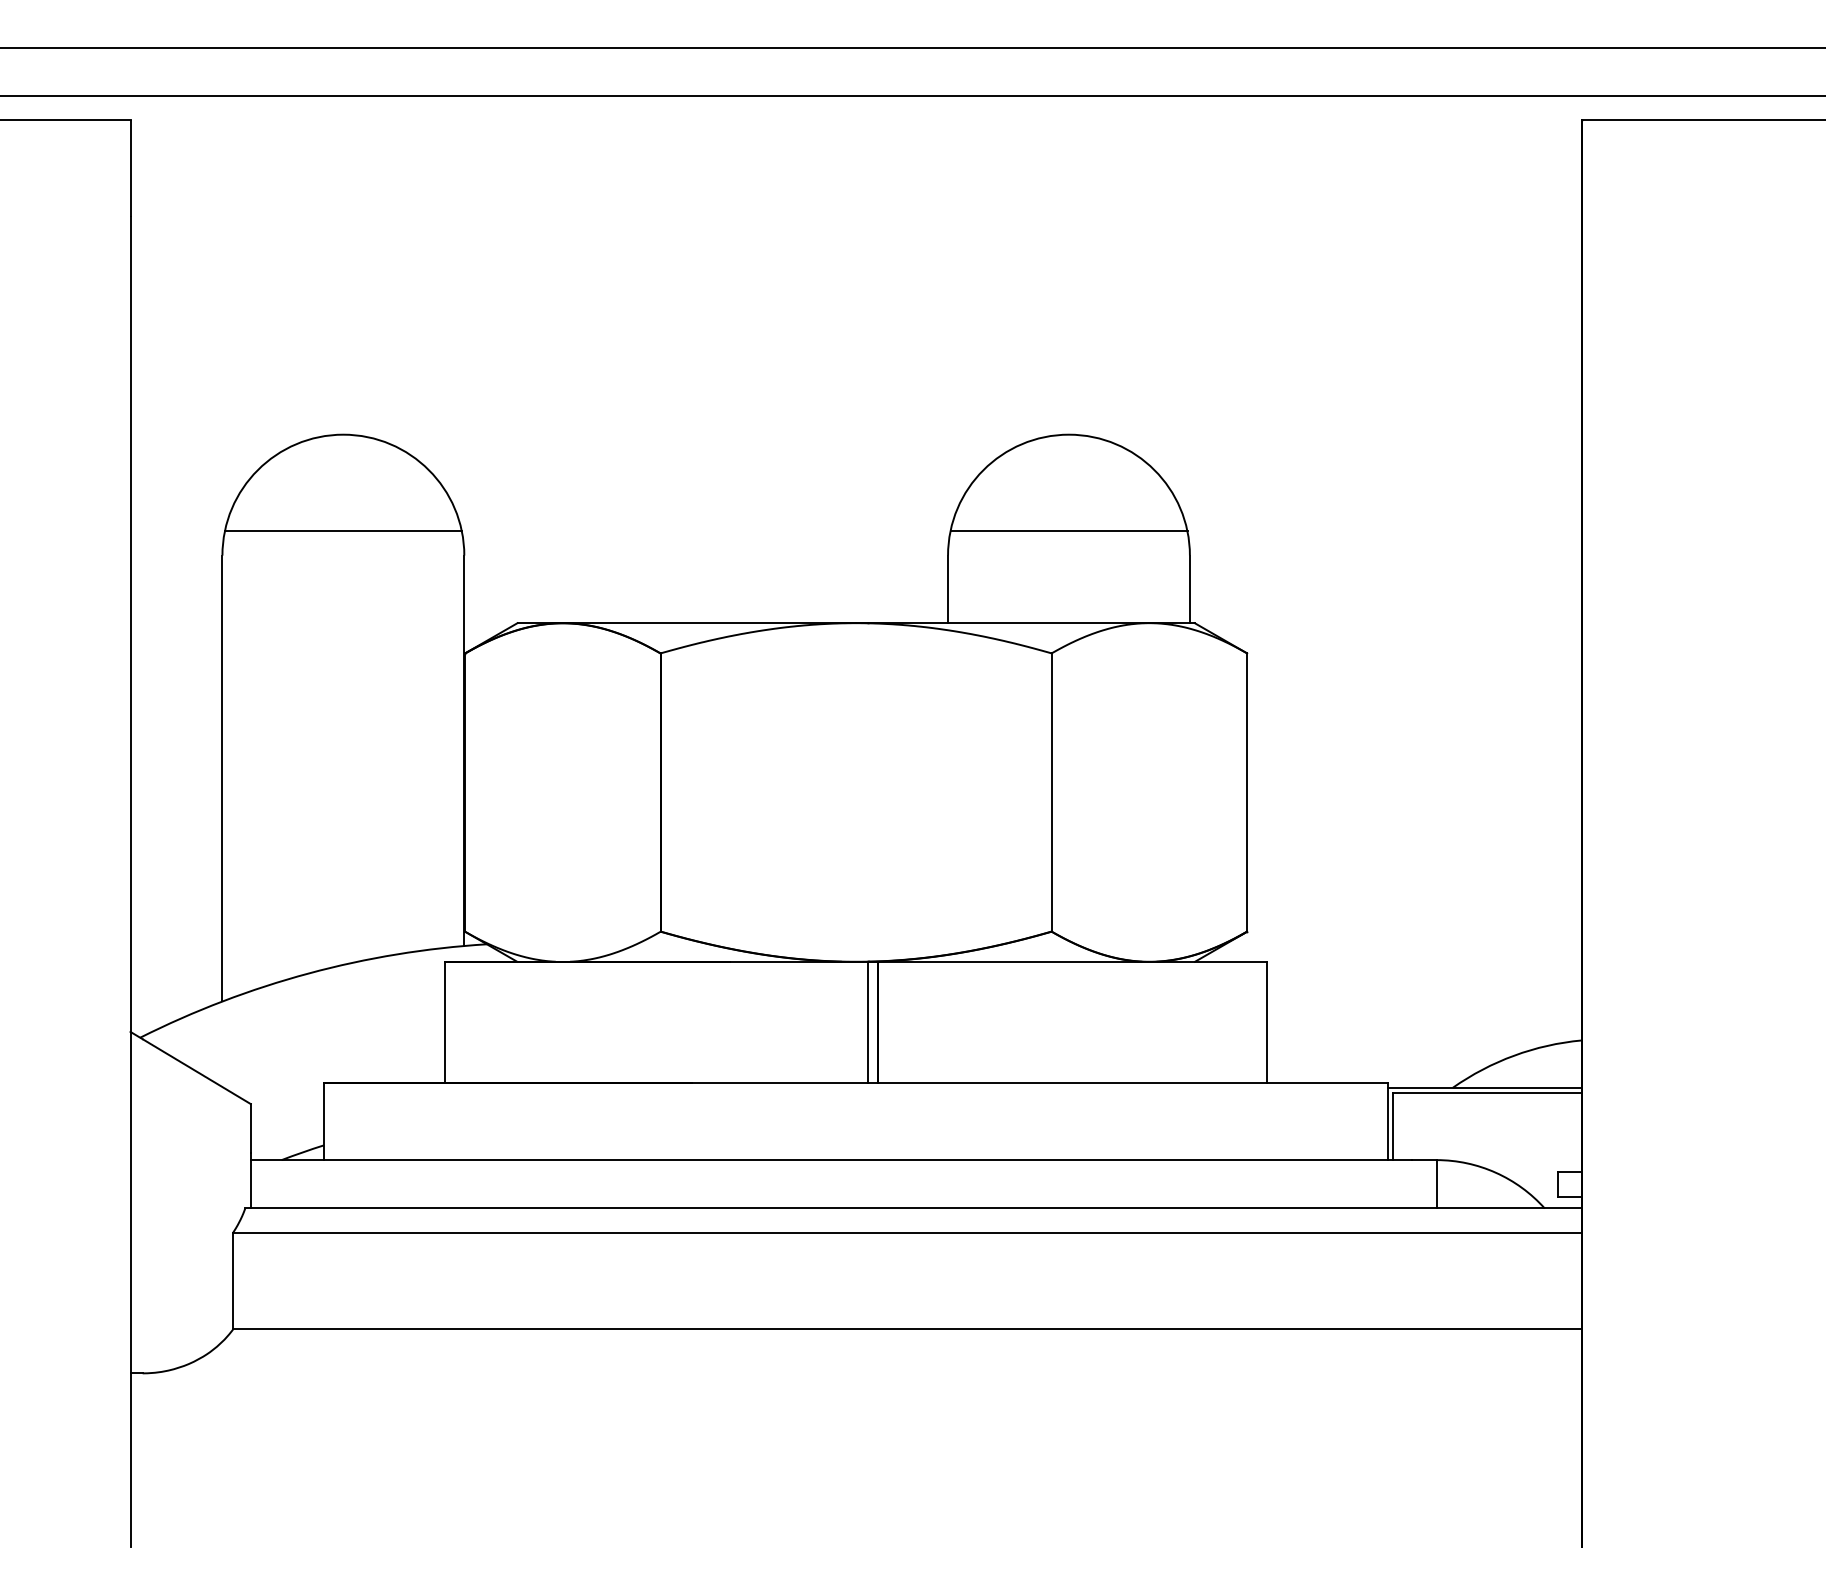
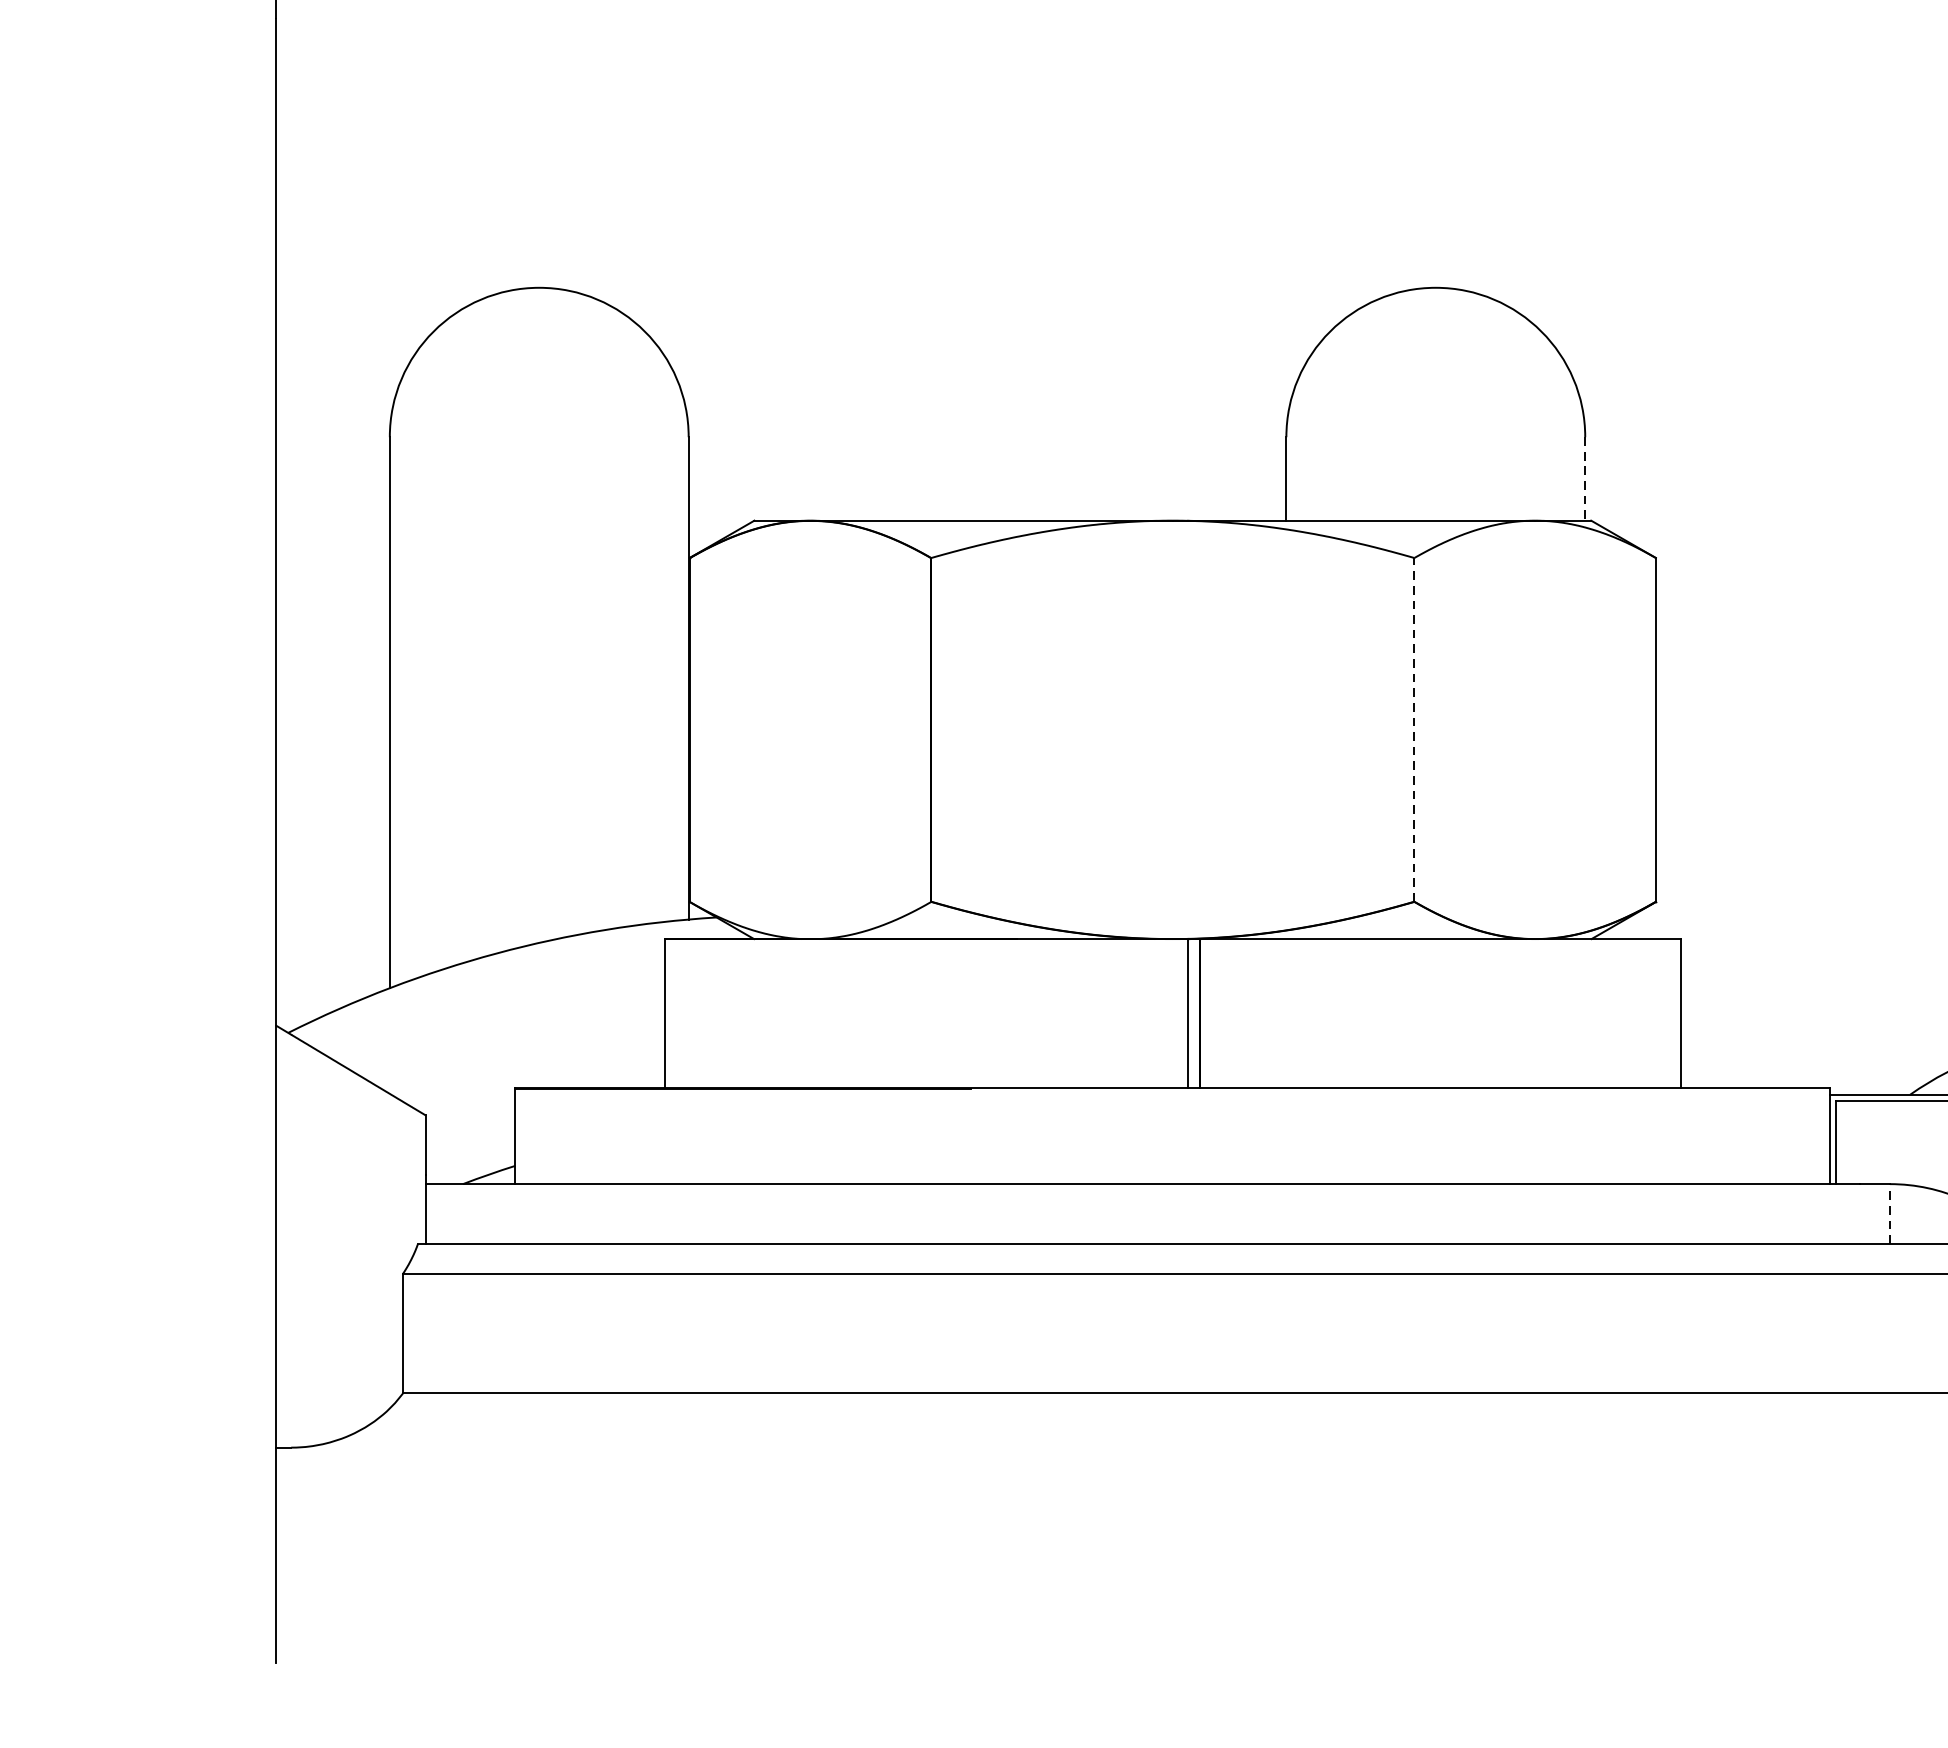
line: (342, 531) -> (538, 407), removed
line: (1068, 531) -> (1435, 407), removed
line: (1189, 589) -> (1584, 479), solid -> dashed
line: (1051, 791) -> (1414, 728), solid -> dashed
line: (1436, 1183) -> (1889, 1213), solid -> dashed

